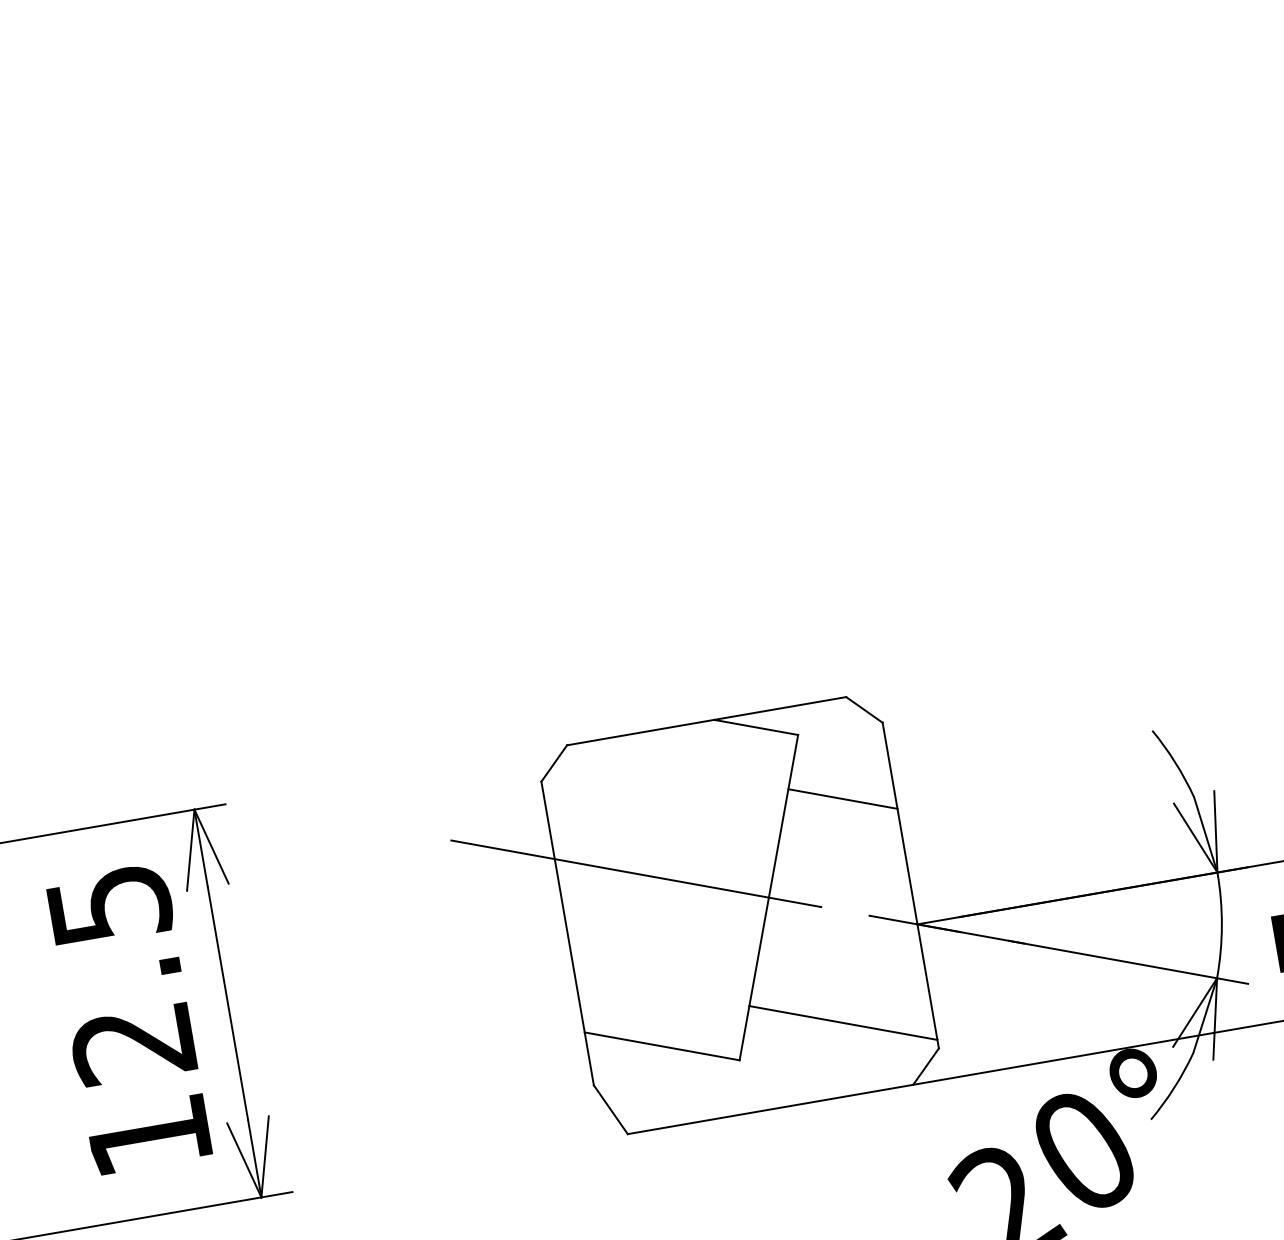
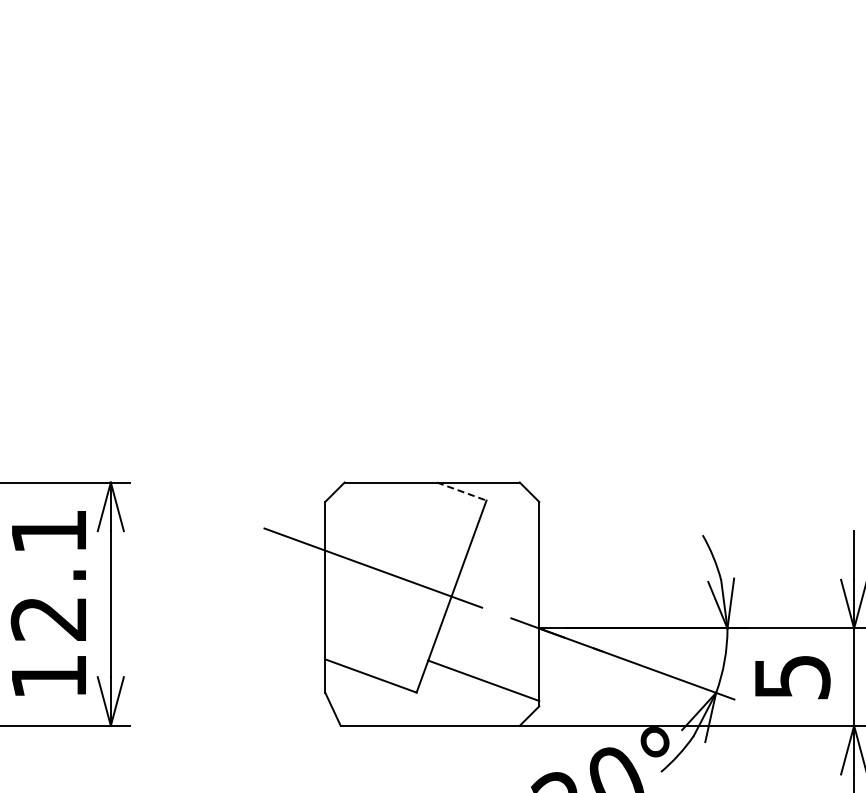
line: (757, 727) -> (462, 491), solid -> dashed
line: (842, 799) -> (506, 544), removed
text: (110, 904) -> (49, 531), 12.5 -> 12.1

